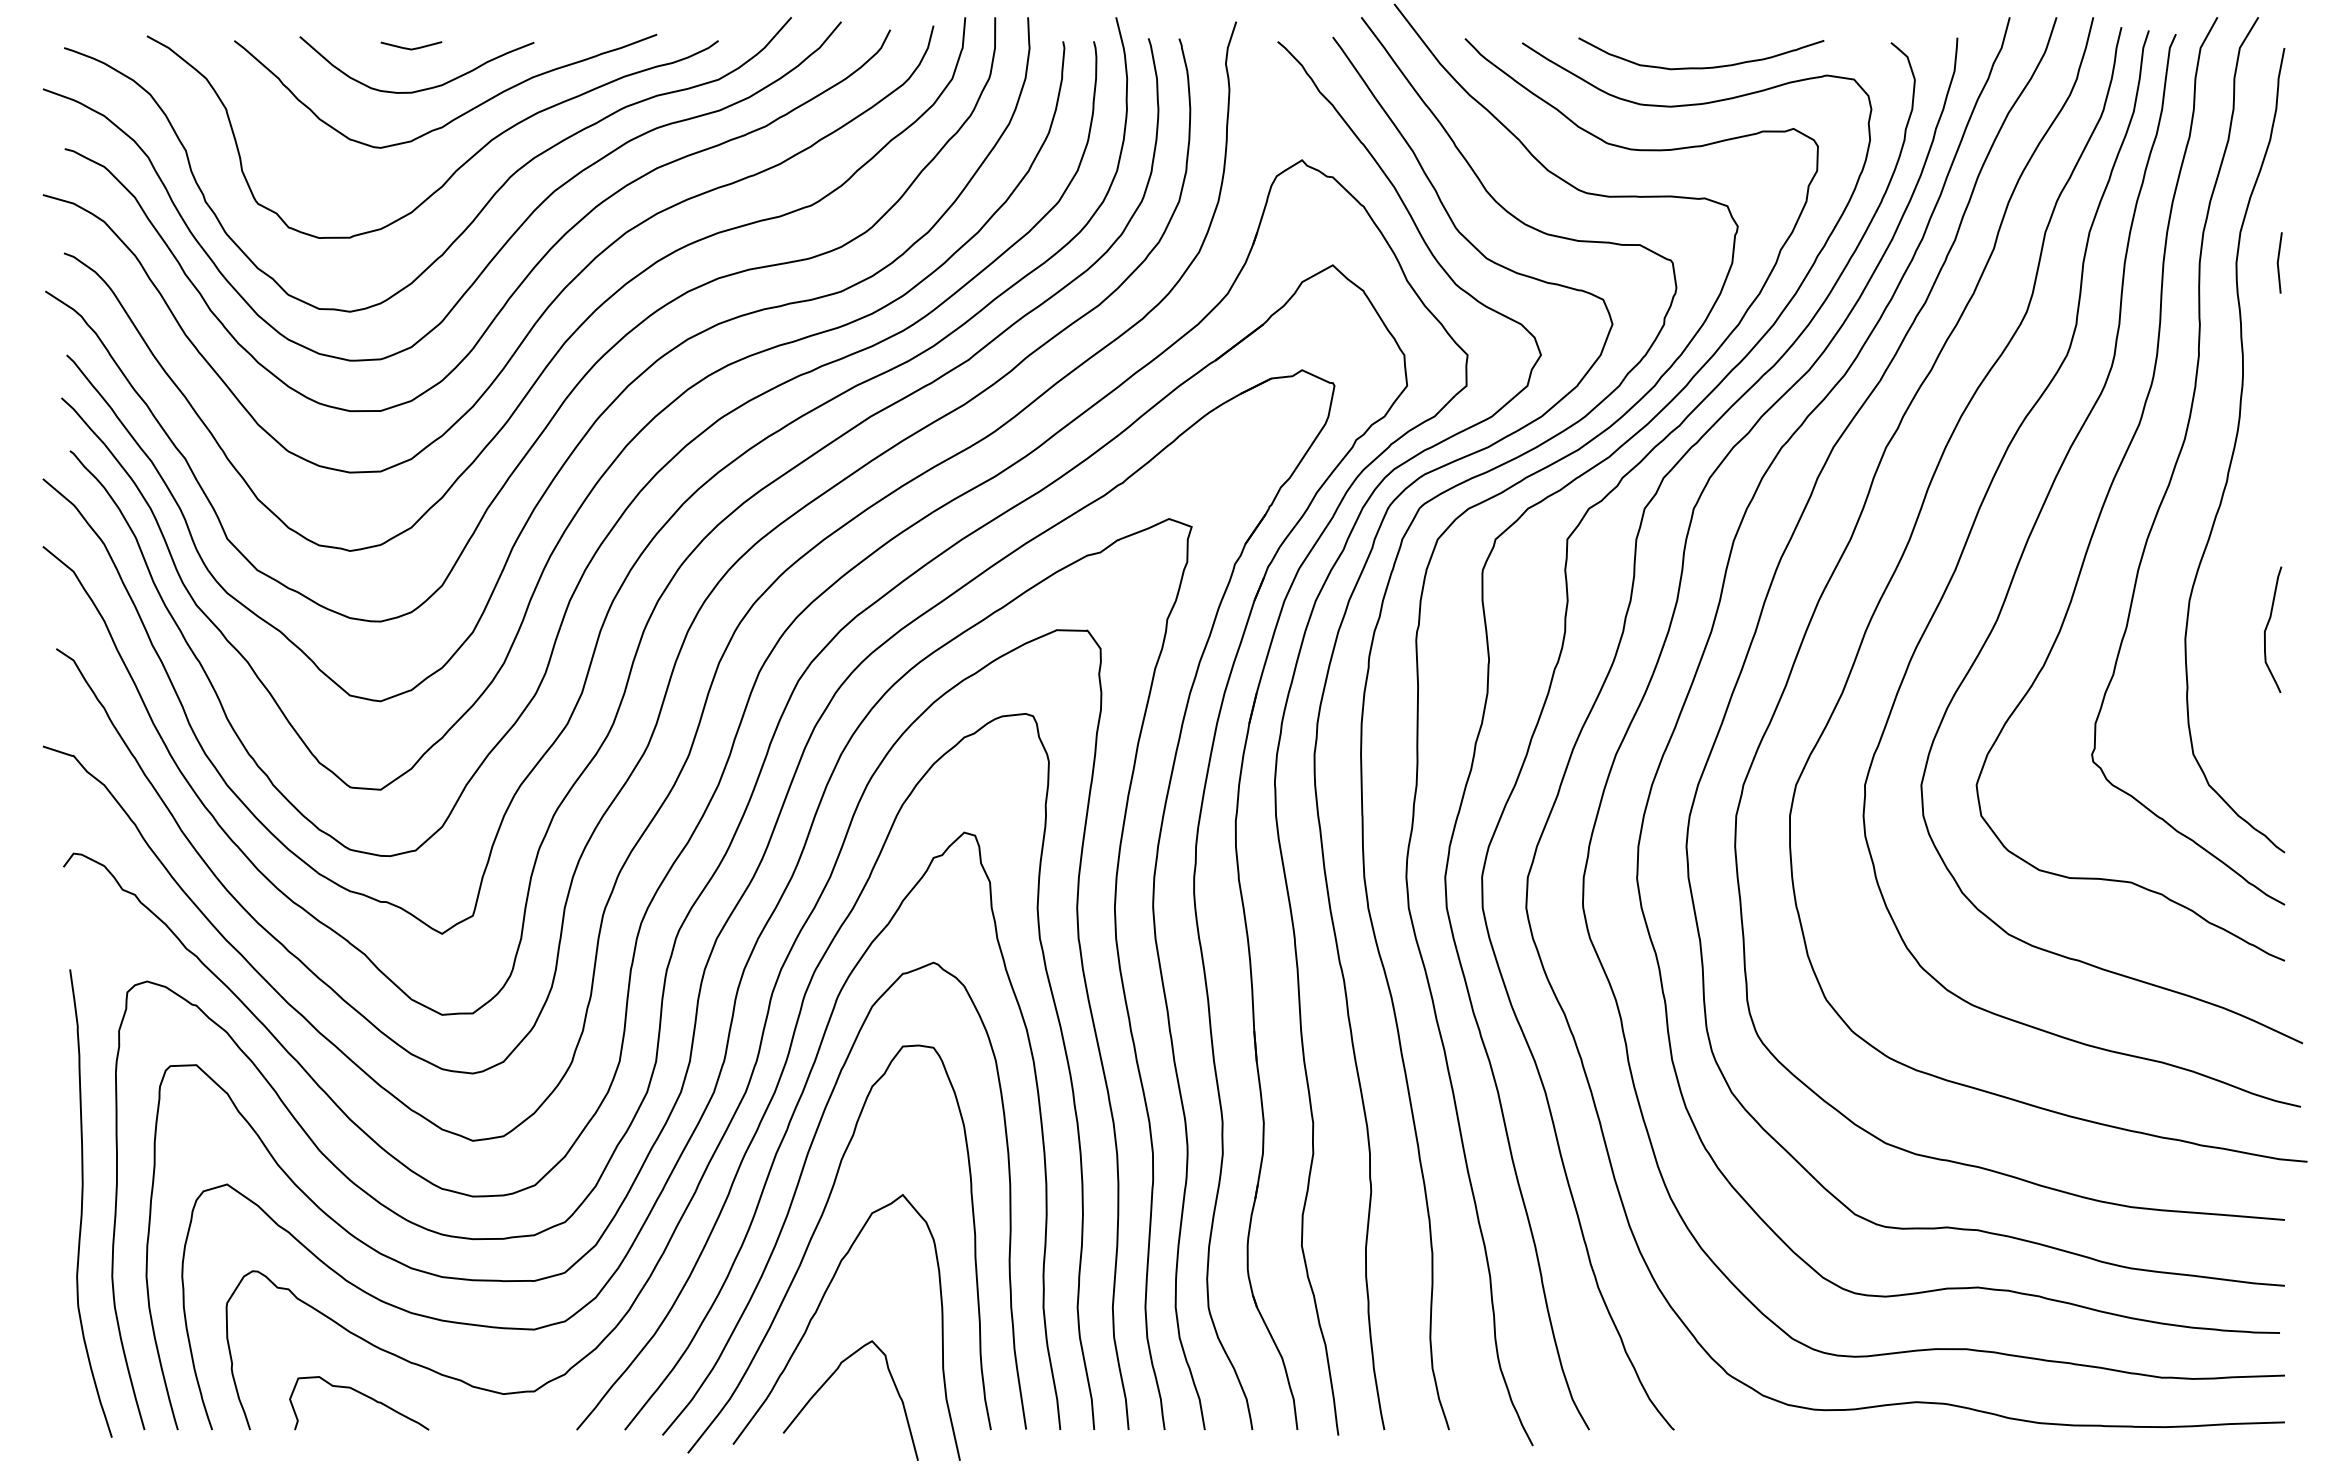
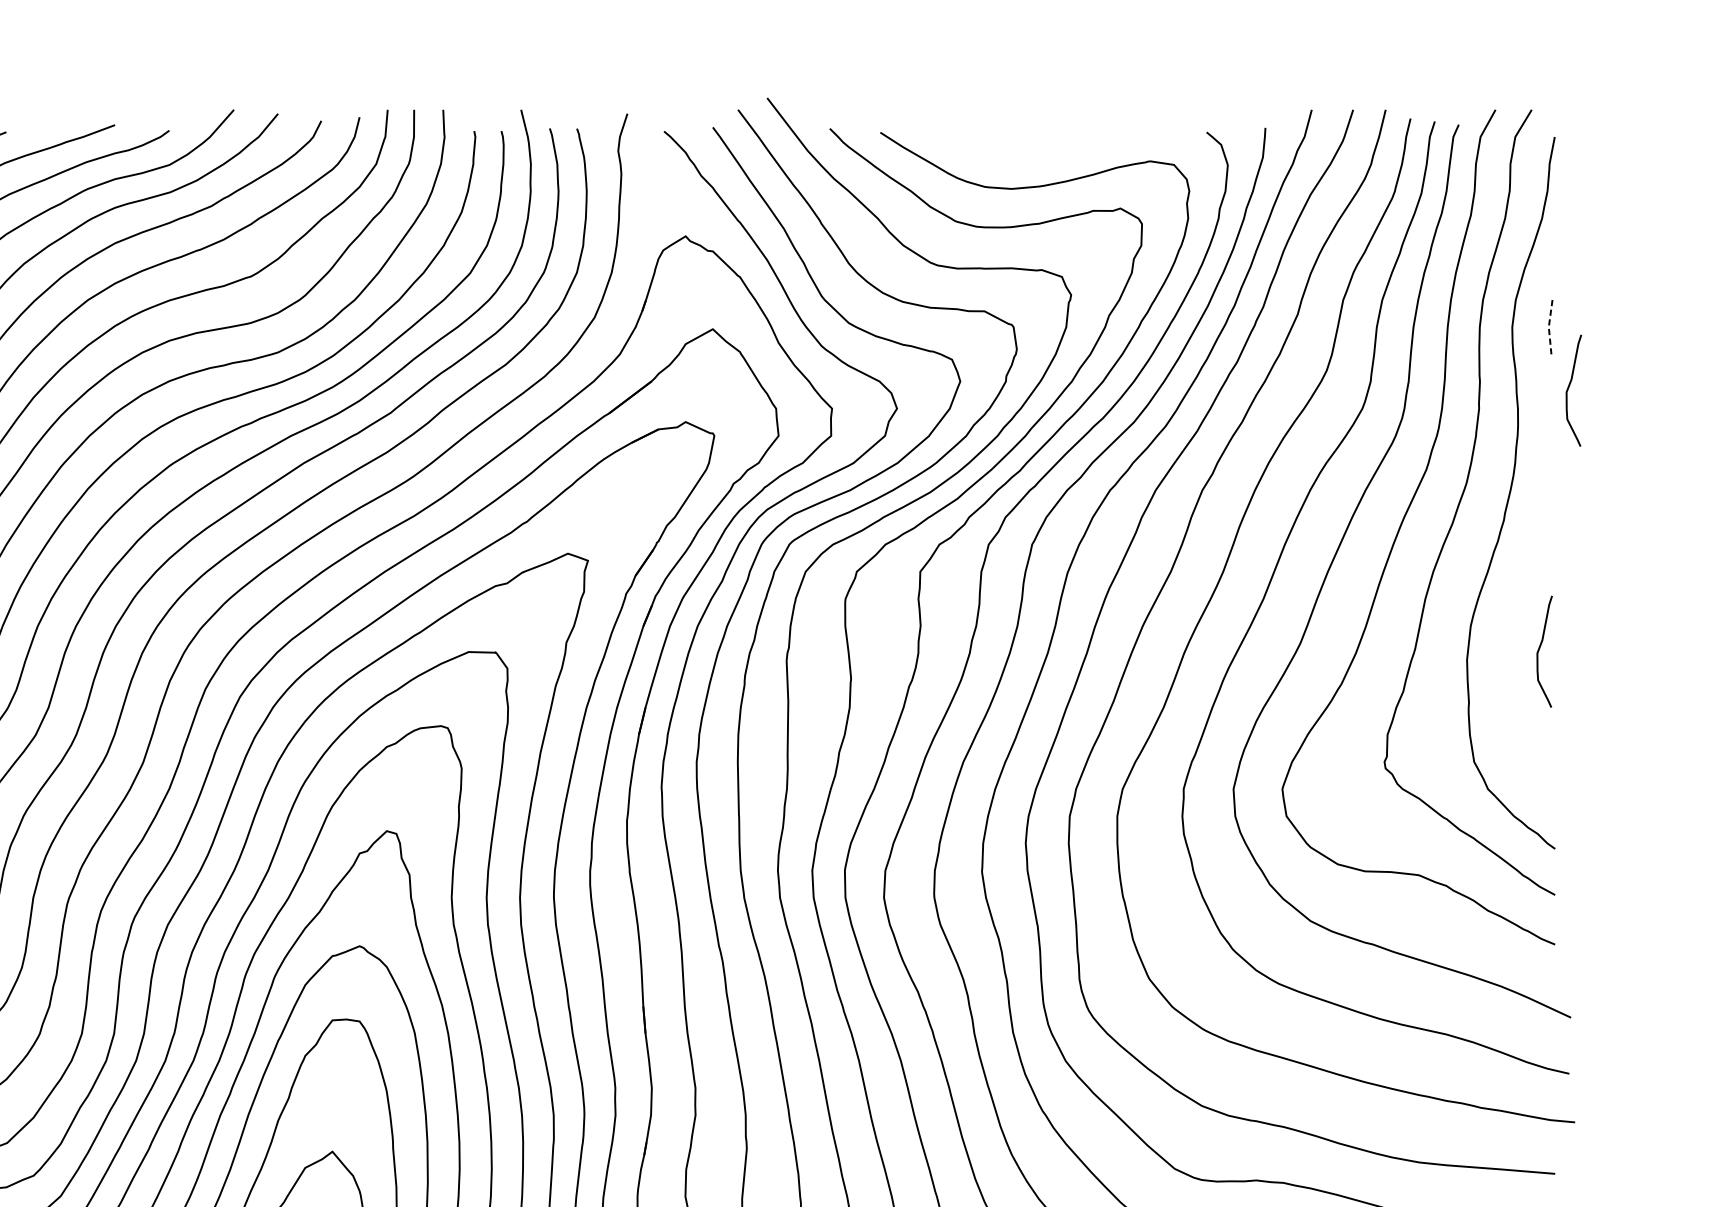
curve: (1701, 67) -> (1039, 154), removed
line: (2277, 262) -> (1548, 326), solid -> dashed
curve: (2300, 332) -> (1568, 388), added

